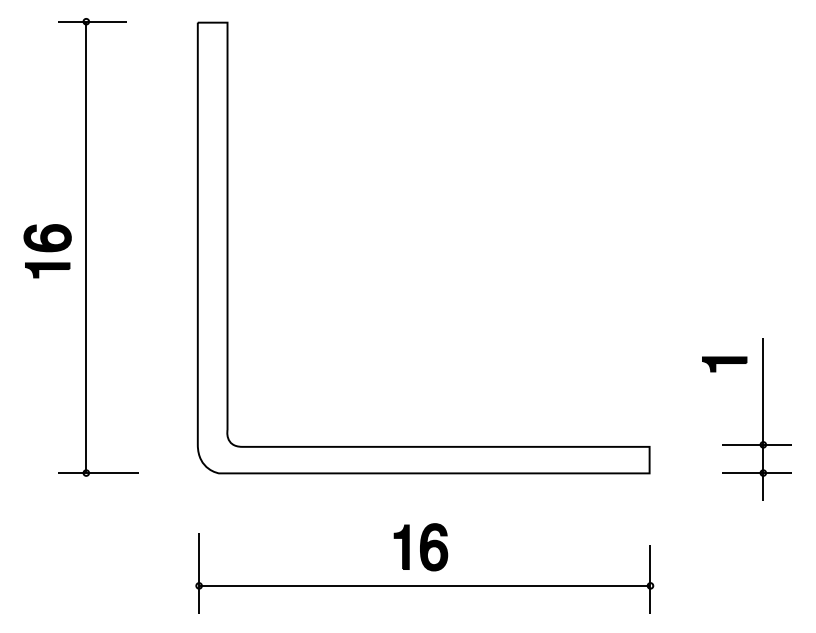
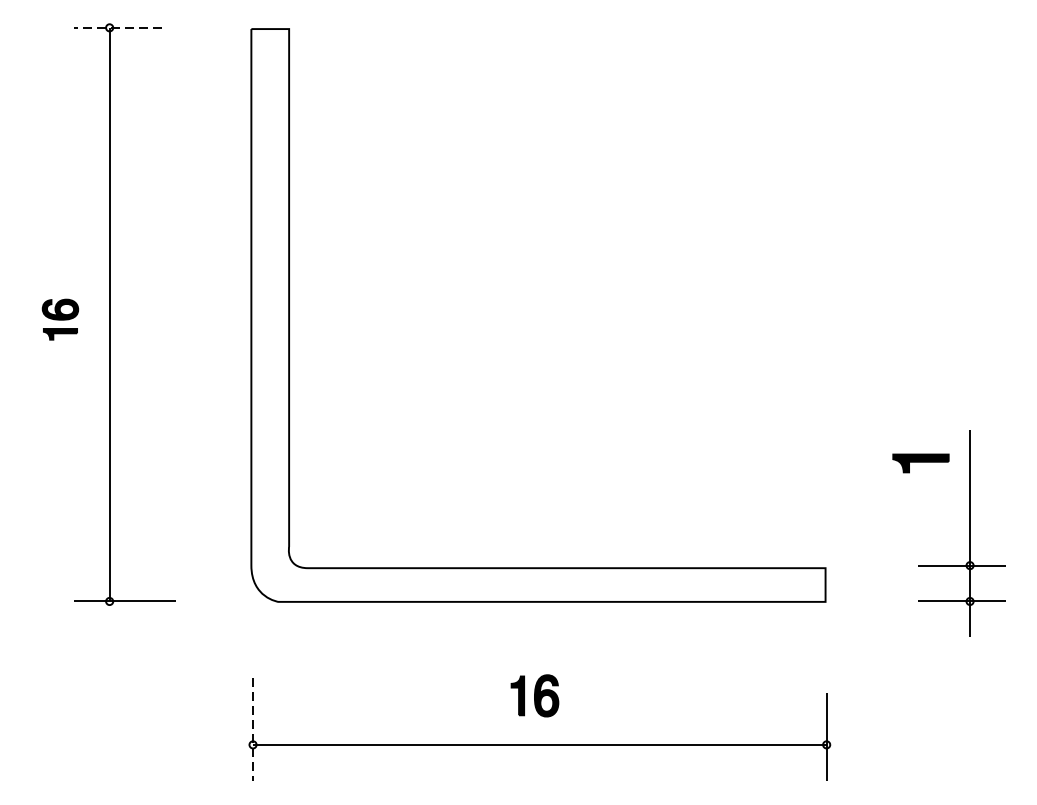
line: (92, 21) -> (117, 27), solid -> dashed
part: (47, 251) -> (60, 319), size x0.6
part: (420, 547) -> (534, 696), size x0.7
line: (199, 574) -> (253, 730), solid -> dashed

